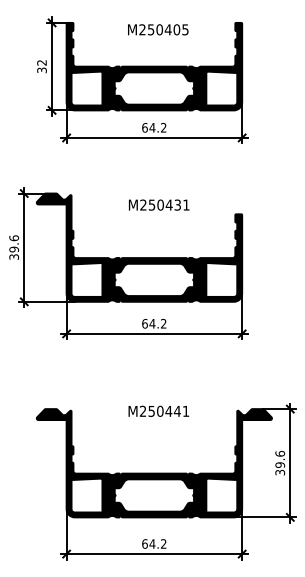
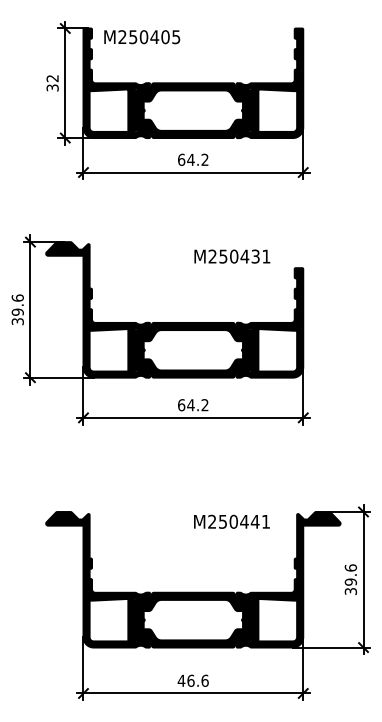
text: (158, 30) -> (142, 37), moved
text: (159, 205) -> (232, 256), moved
text: (158, 411) -> (231, 521), moved
text: (153, 543) -> (192, 680), 64.2 -> 46.6

